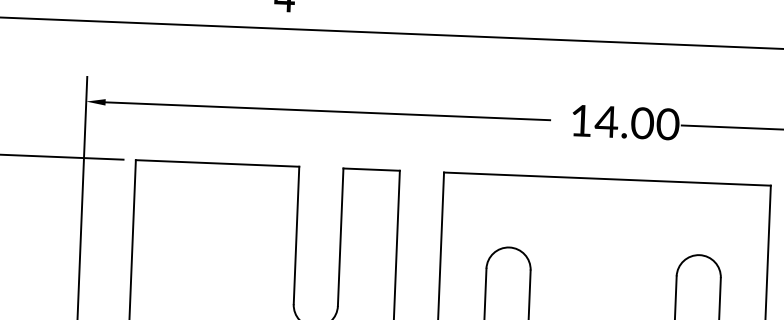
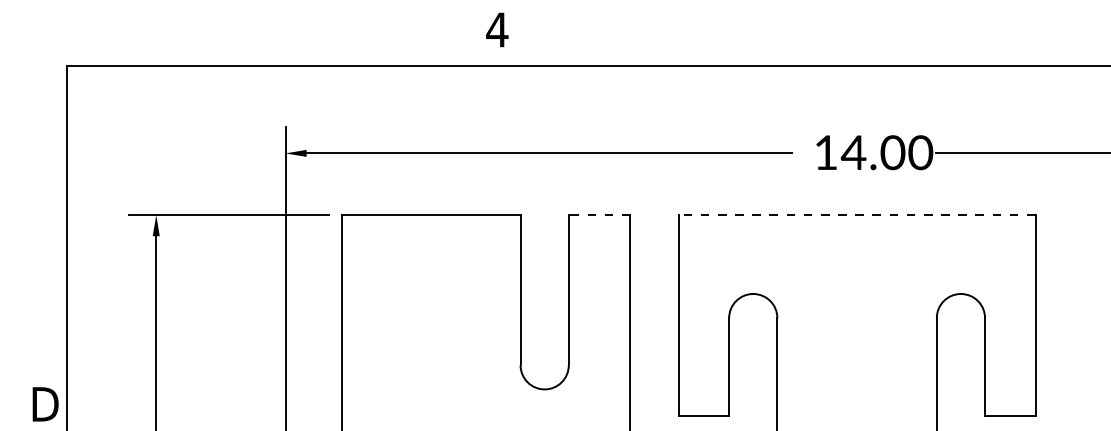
line: (371, 169) -> (599, 215), solid -> dashed
line: (606, 179) -> (856, 215), solid -> dashed

